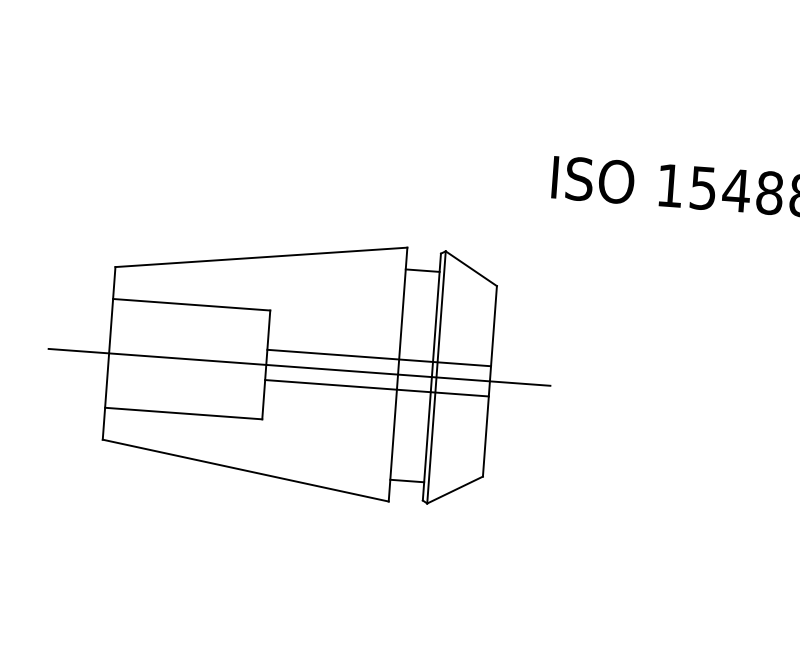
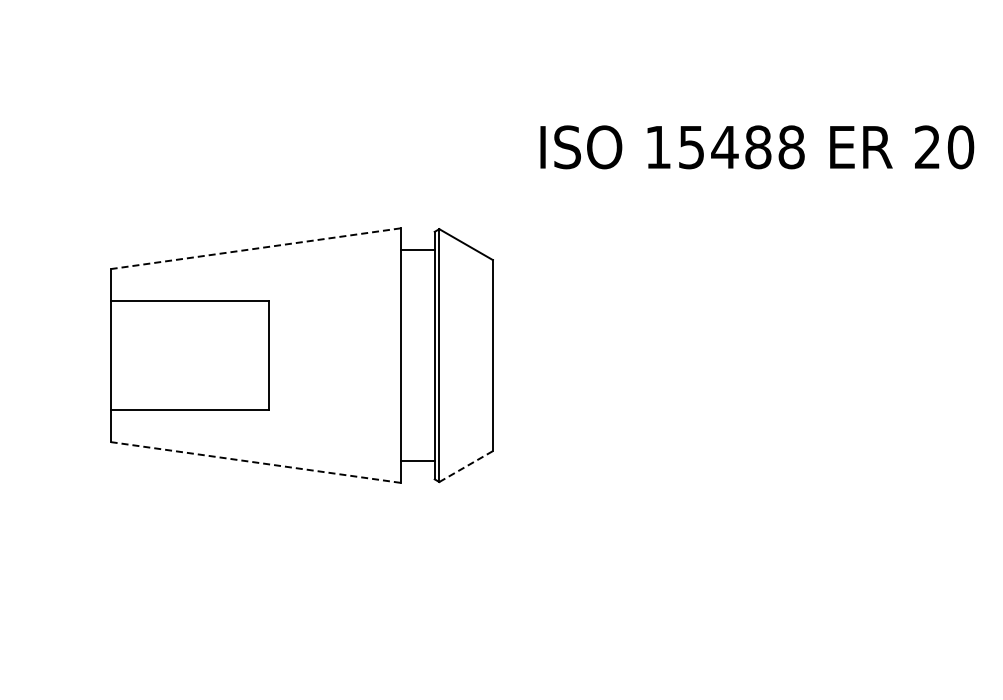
line: (260, 257) -> (255, 248), solid -> dashed
line: (378, 358) -> (380, 340), removed
line: (299, 367) -> (301, 355), removed
line: (376, 387) -> (380, 370), removed
line: (245, 470) -> (255, 462), solid -> dashed
line: (455, 490) -> (466, 466), solid -> dashed

